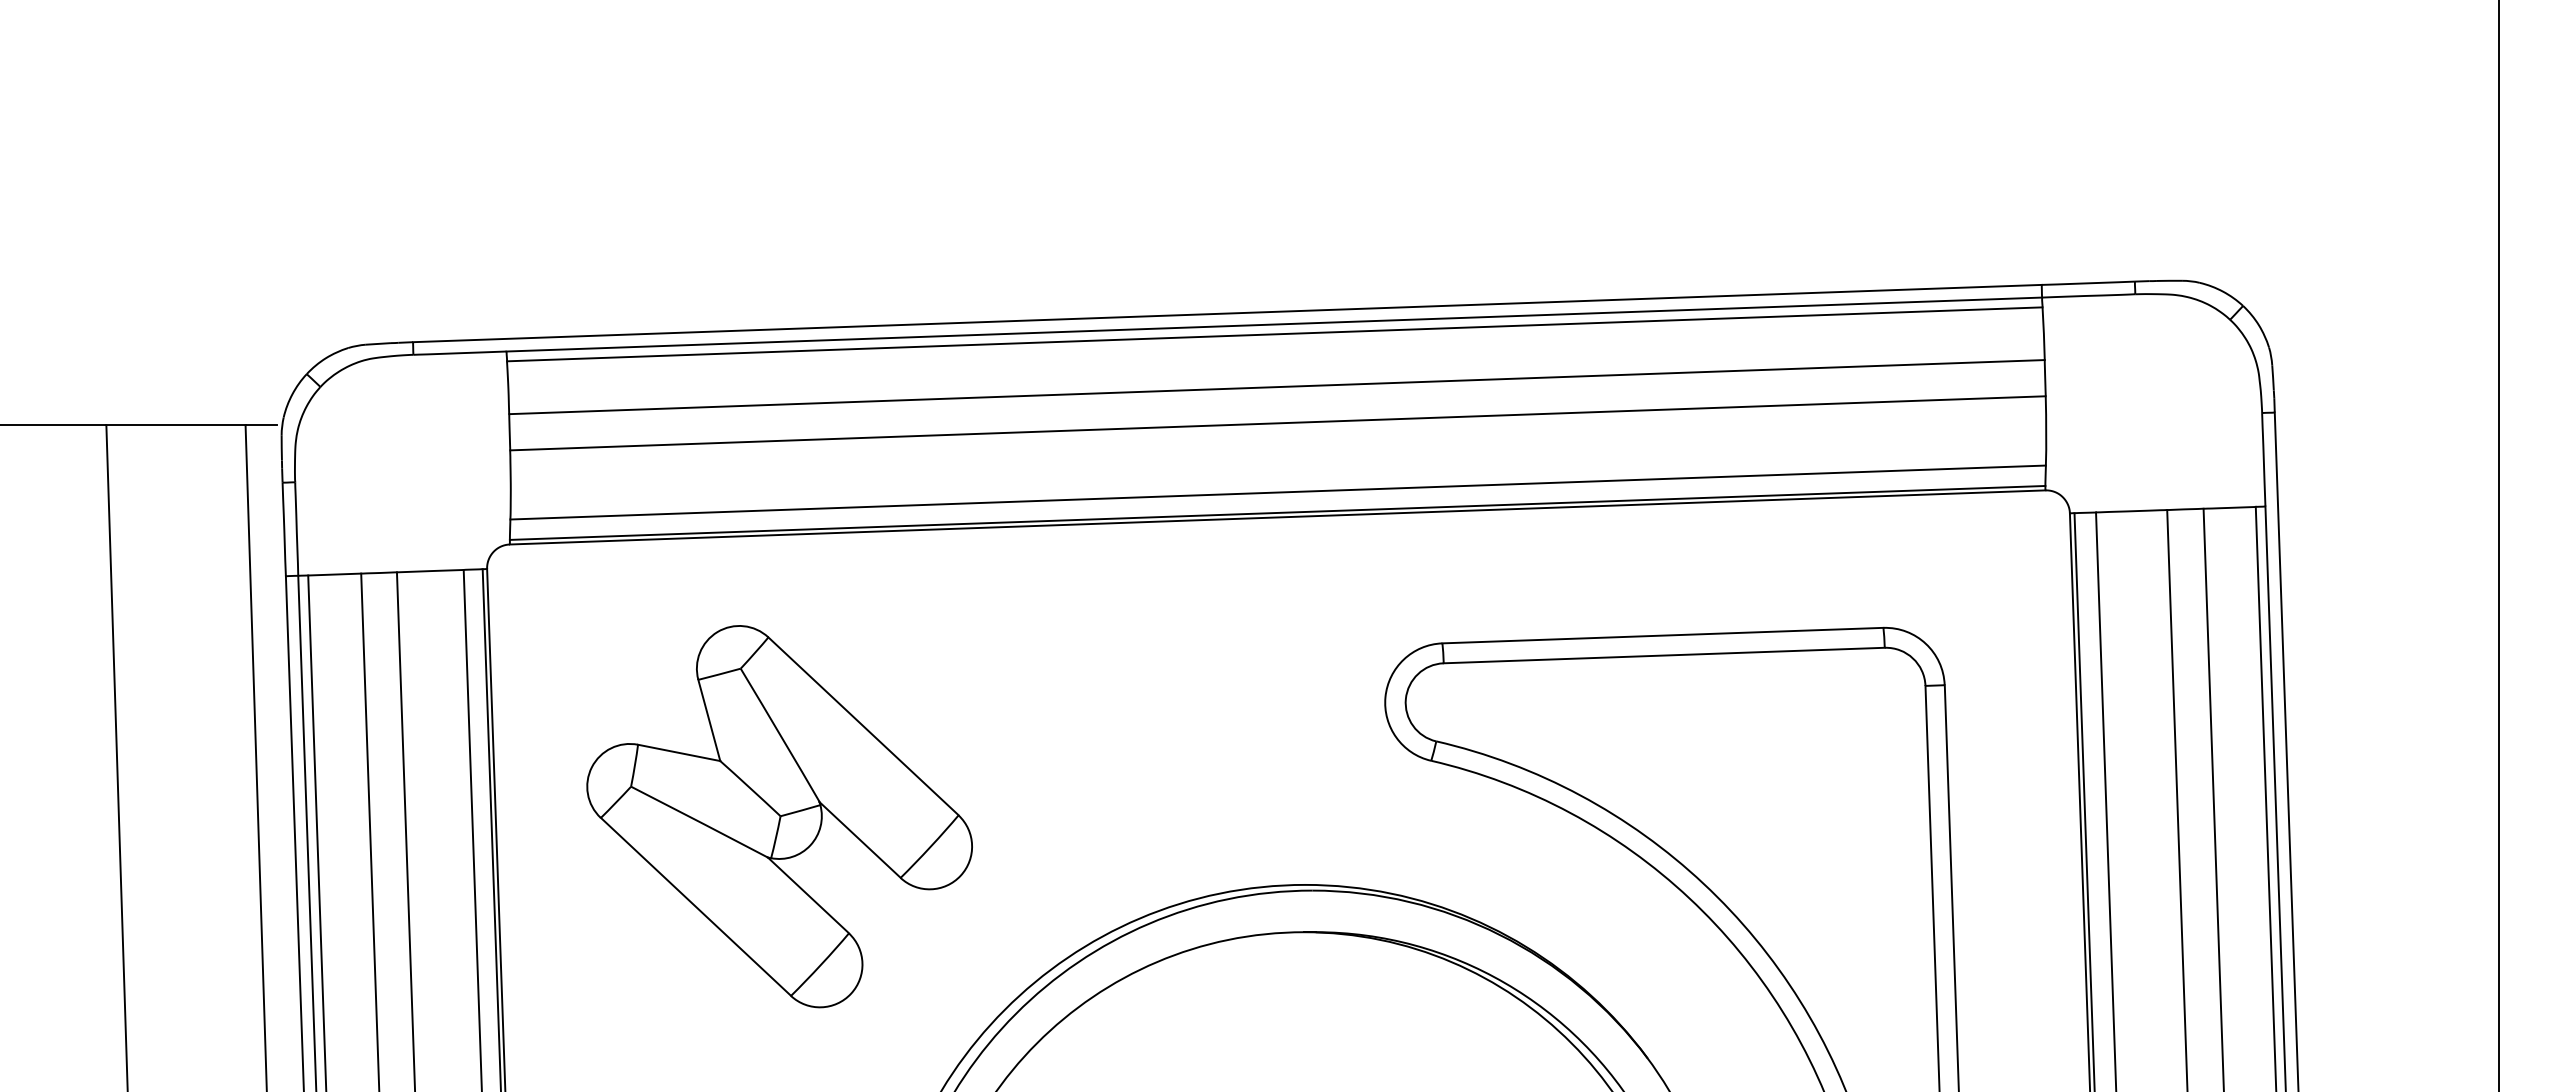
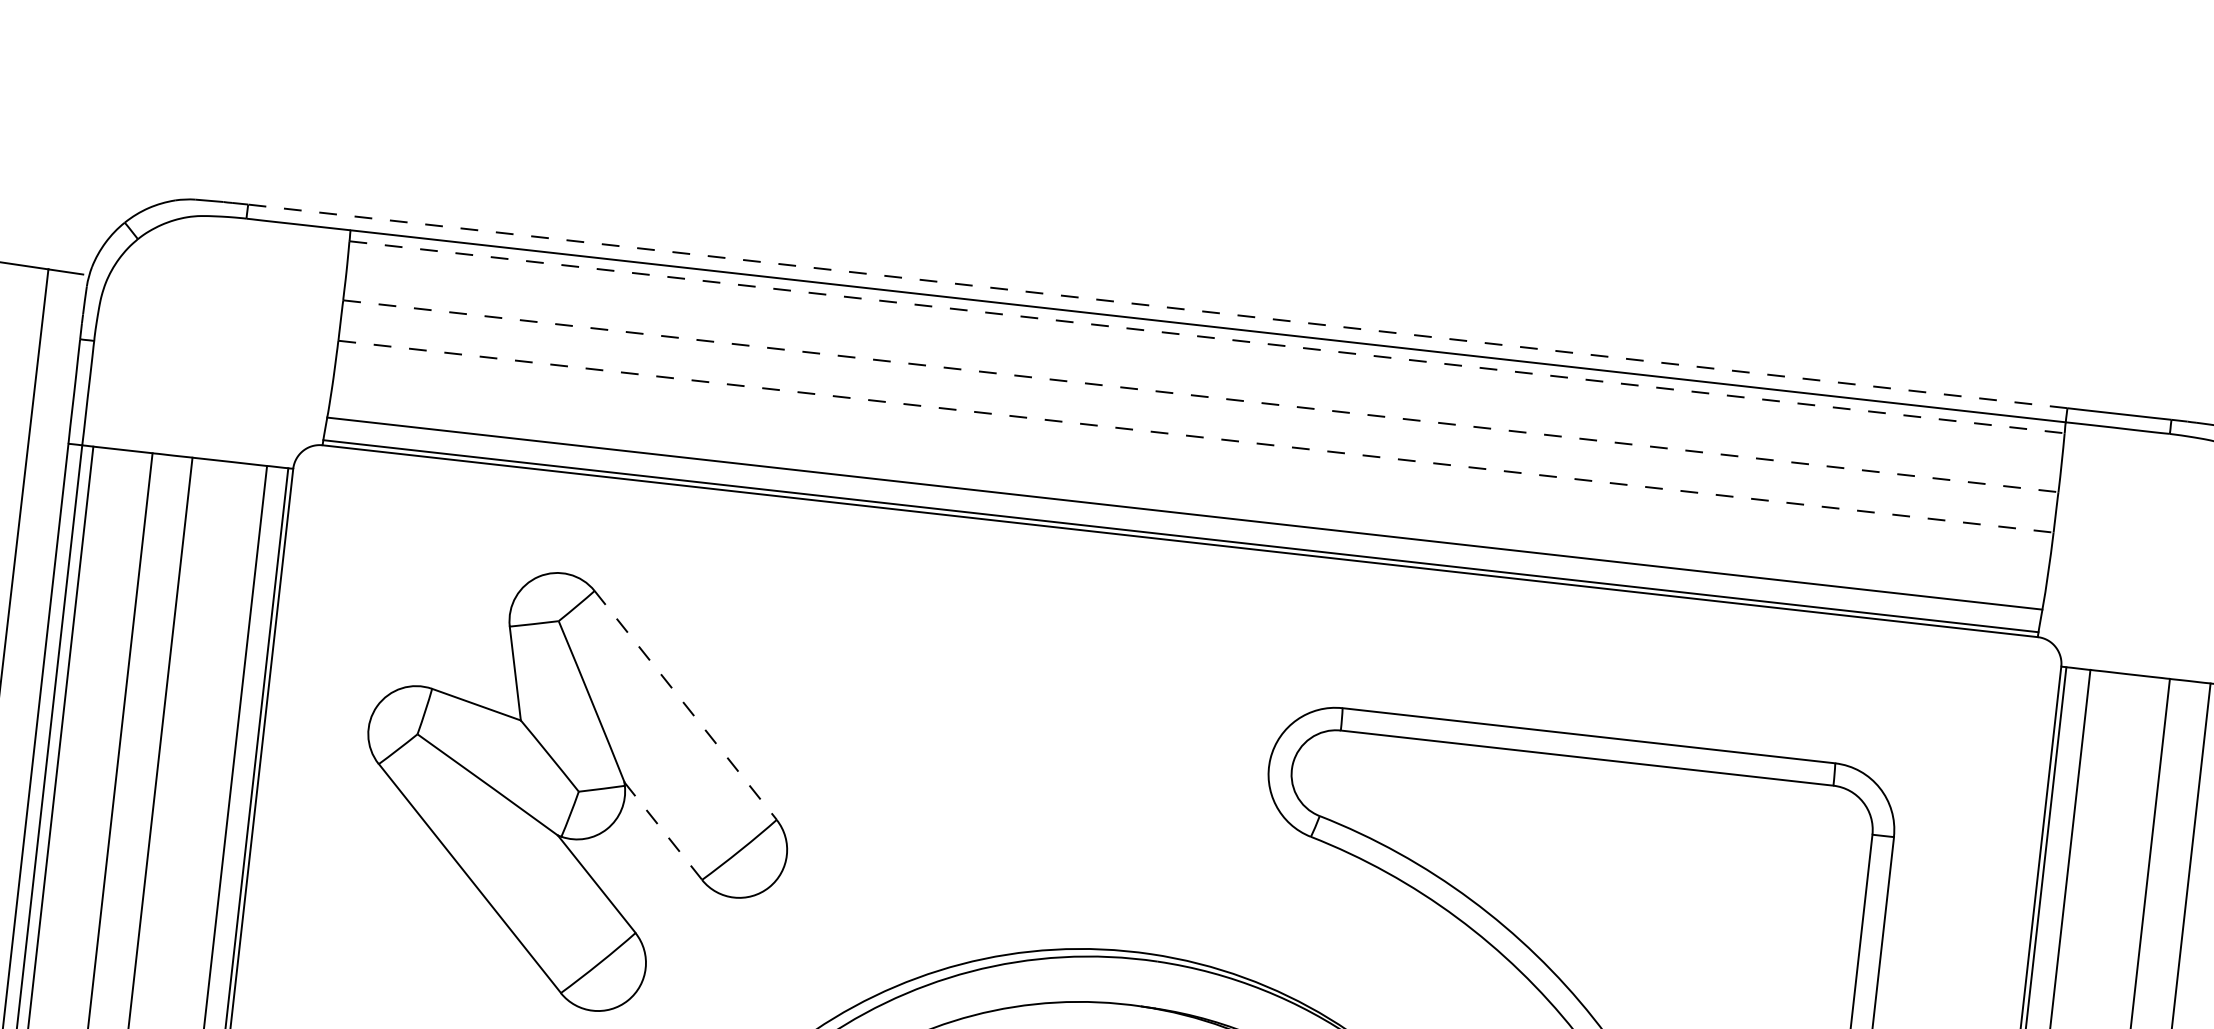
line: (1227, 313) -> (1157, 306), solid -> dashed
line: (1275, 334) -> (1207, 337), solid -> dashed
line: (1277, 387) -> (1201, 396), solid -> dashed
line: (1278, 423) -> (1196, 436), solid -> dashed
line: (863, 726) -> (685, 705), solid -> dashed
line: (860, 839) -> (663, 830), solid -> dashed

